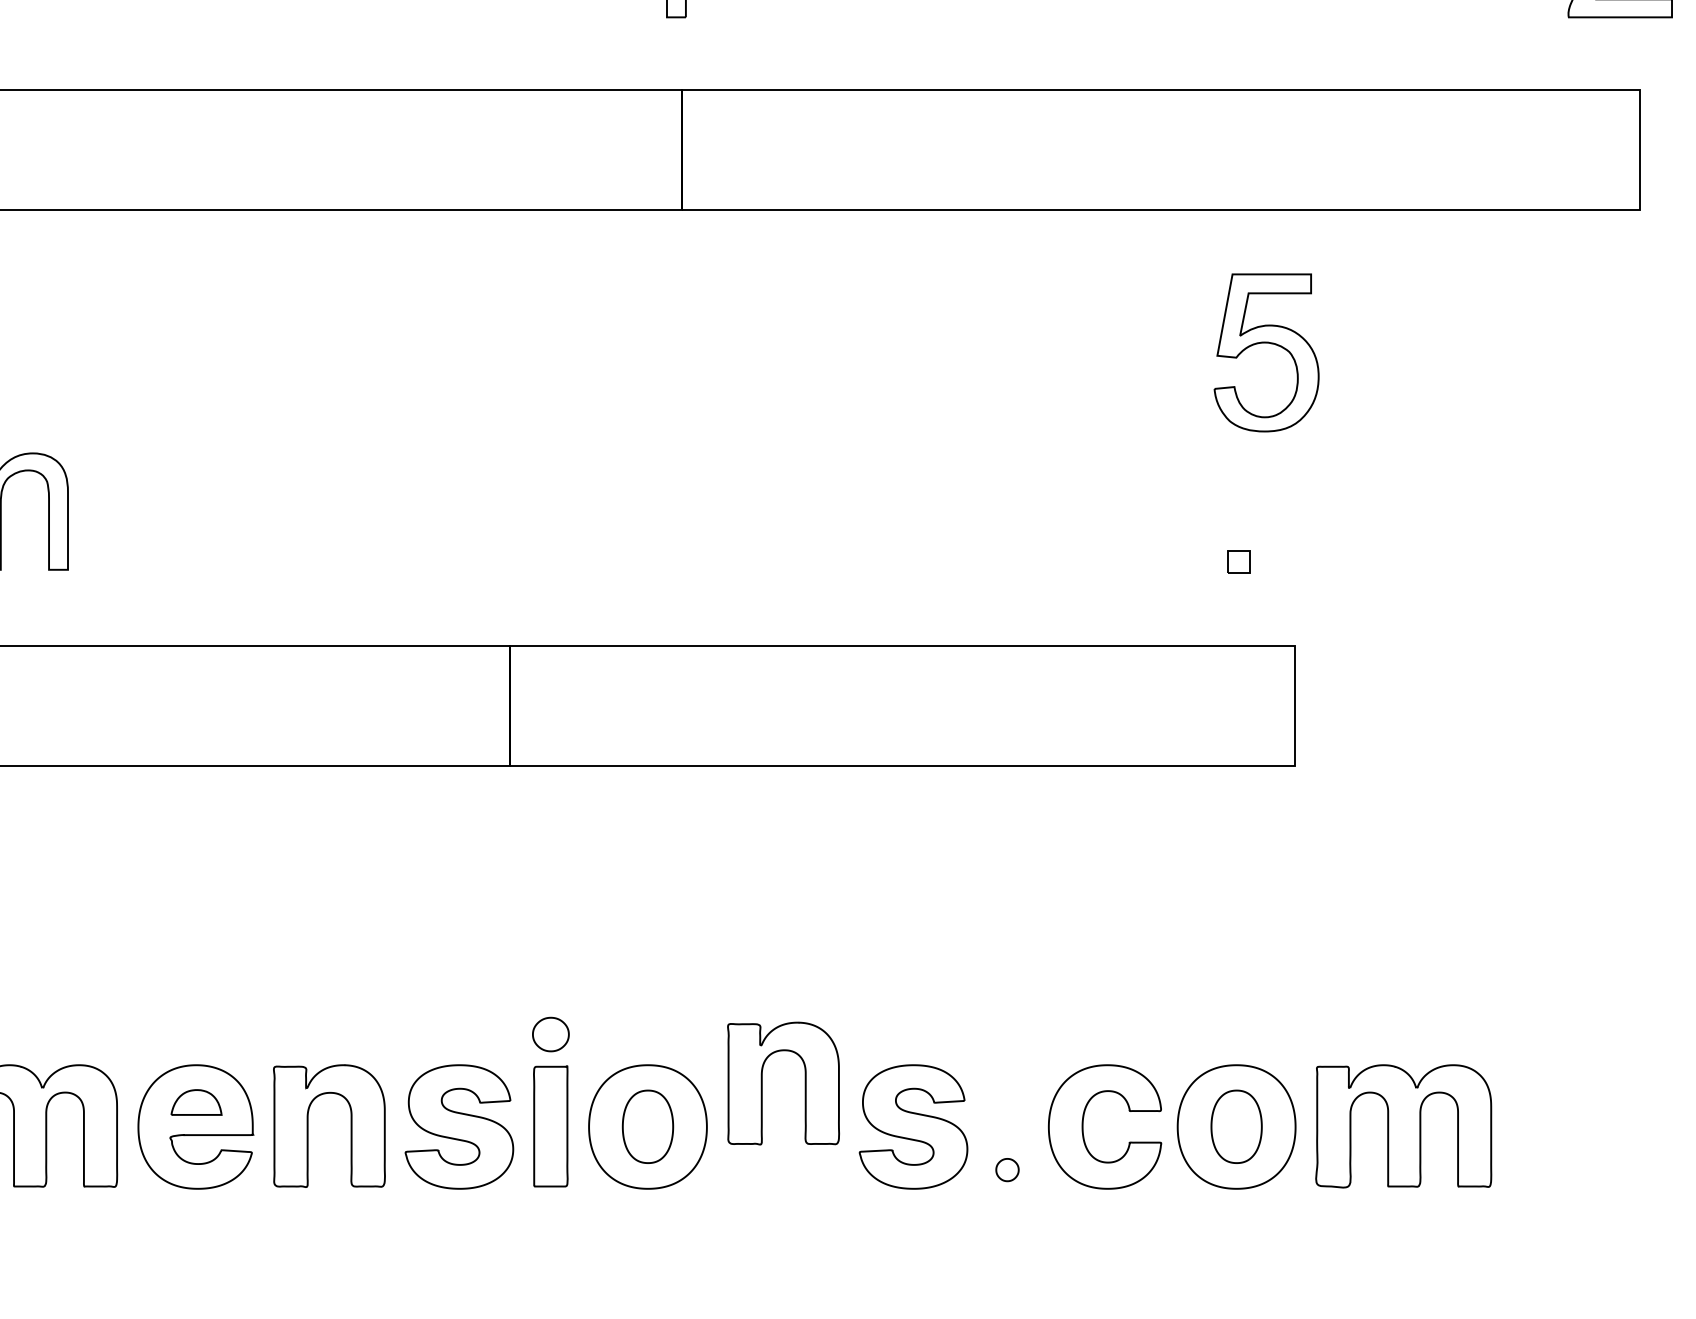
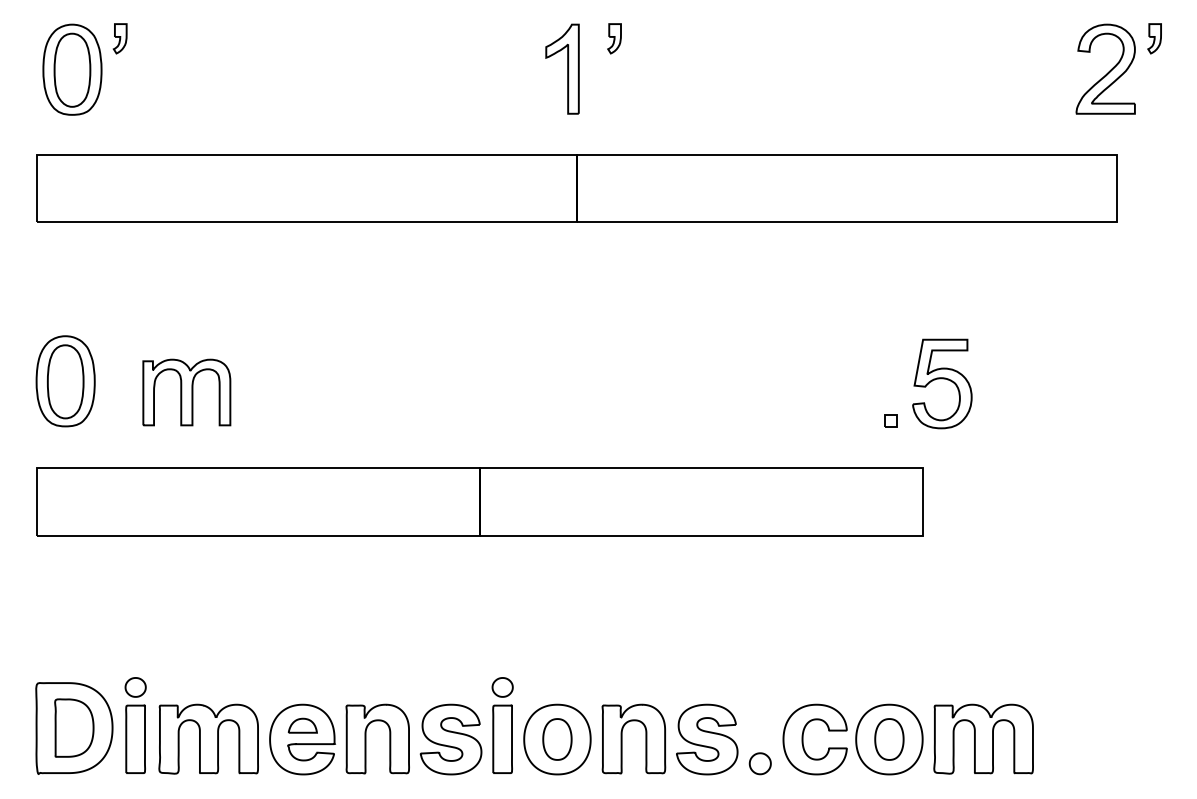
part: (1266, 351) -> (942, 383), moved
part: (763, 1082) -> (622, 738), moved
part: (1006, 1169) -> (759, 763), size x1.67

